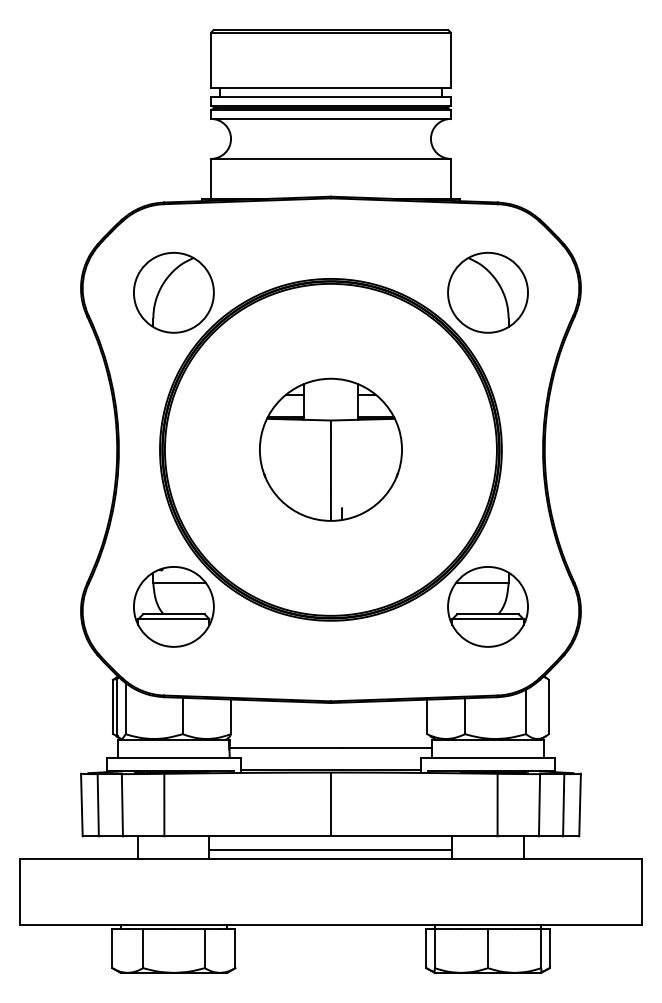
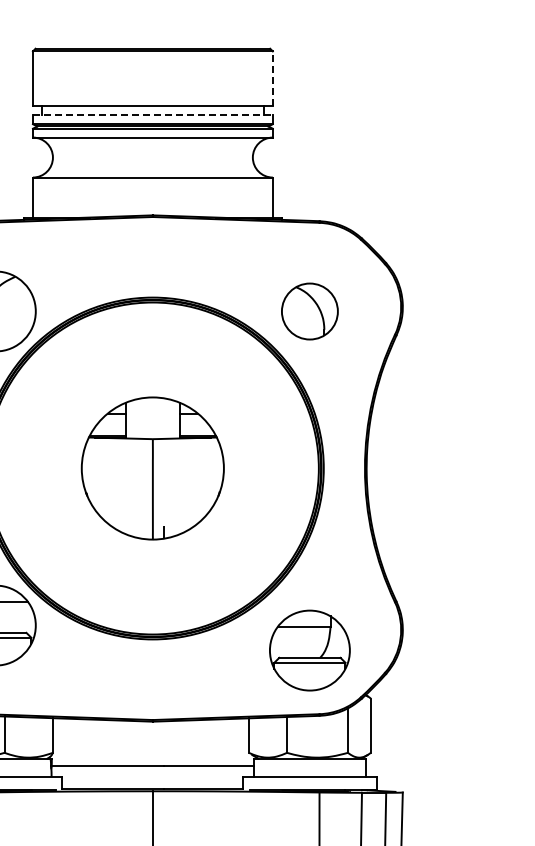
line: (450, 60) -> (272, 79), solid -> dashed
line: (330, 96) -> (152, 115), solid -> dashed
part: (487, 292) -> (309, 311), size x0.7
part: (487, 606) -> (309, 650), moved

